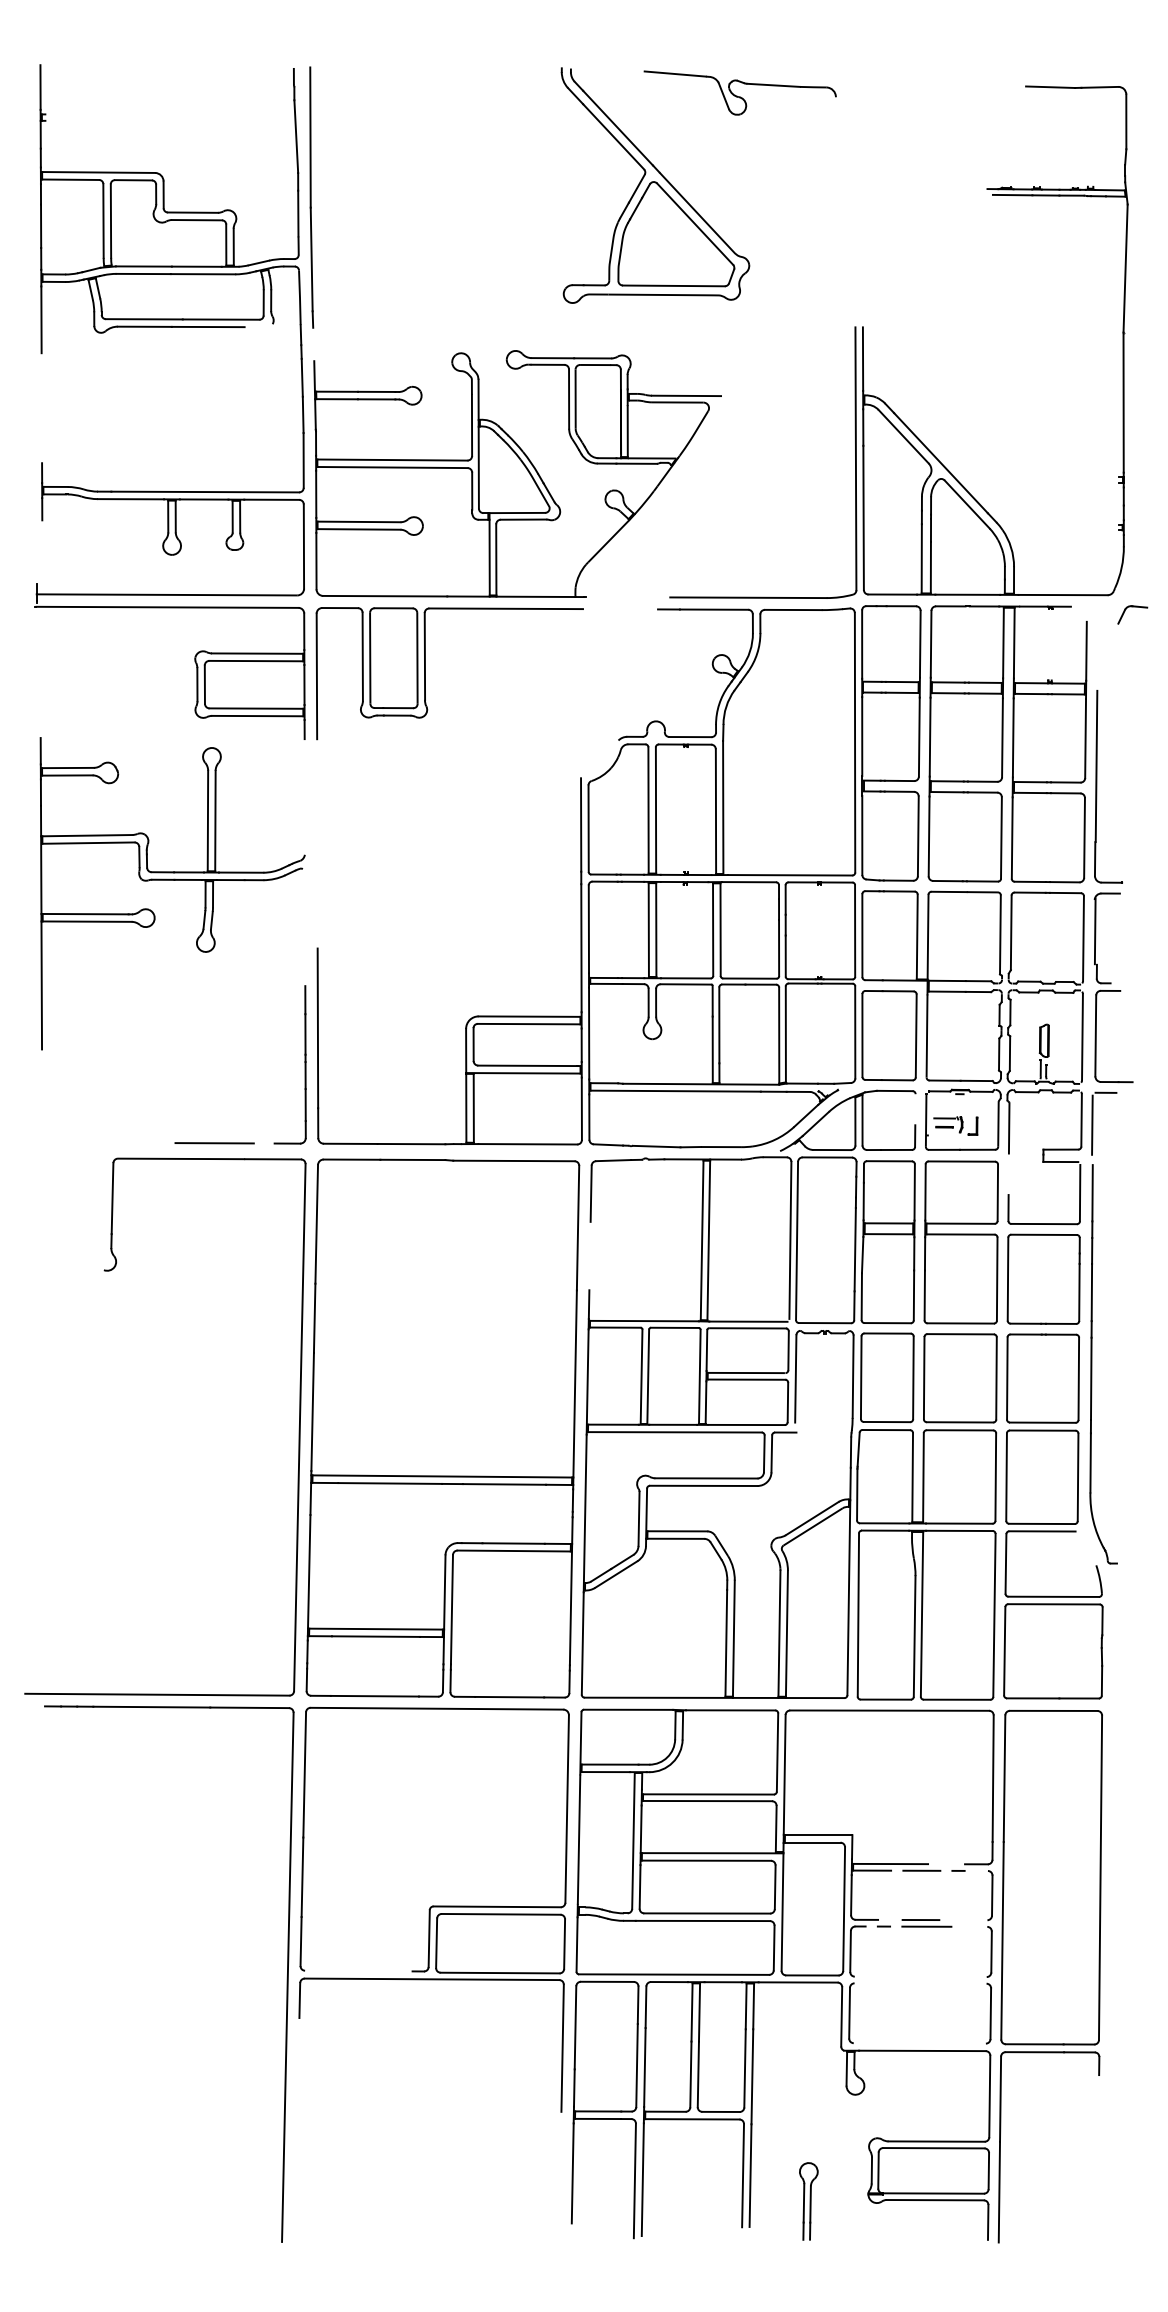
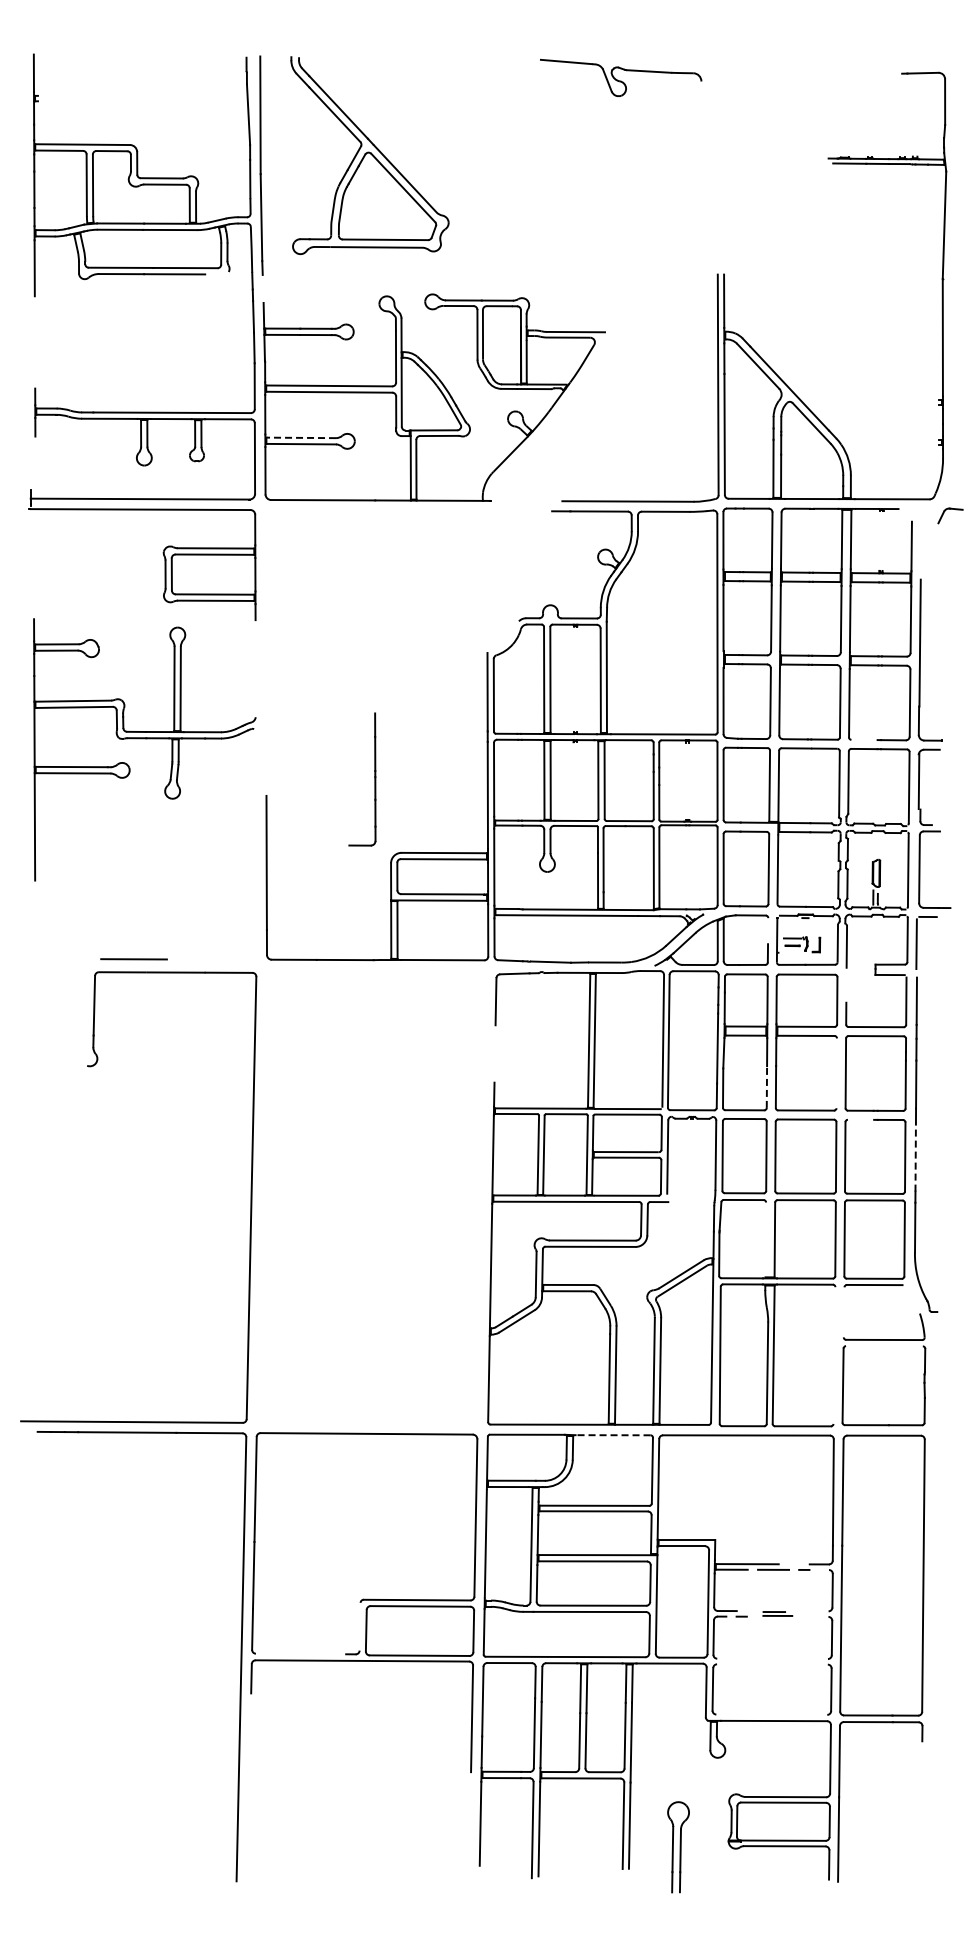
line: (1050, 86) -> (881, 72), removed
part: (654, 185) -> (369, 155), moved
line: (359, 521) -> (301, 437), solid -> dashed
part: (426, 673) -> (357, 565), removed
line: (1030, 881) -> (864, 739), removed
part: (304, 1064) -> (374, 779), moved
line: (214, 1143) -> (133, 959), moved
line: (996, 1279) -> (836, 1073), removed
line: (913, 1296) -> (766, 1087), solid -> dashed
line: (1025, 1334) -> (860, 1119), removed
line: (1091, 1379) -> (915, 1157), solid -> dashed
part: (442, 1428) -> (371, 1198), removed
line: (912, 1477) -> (765, 1239), removed
line: (1005, 1564) -> (843, 1312), removed
line: (1054, 1604) -> (884, 1346), removed
line: (994, 1615) -> (834, 1355), removed
line: (729, 1710) -> (612, 1435), solid -> dashed
part: (926, 1922) -> (777, 1613), size x0.7
line: (428, 1938) -> (359, 1626), removed
part: (808, 2201) -> (678, 1847), size x1.4

